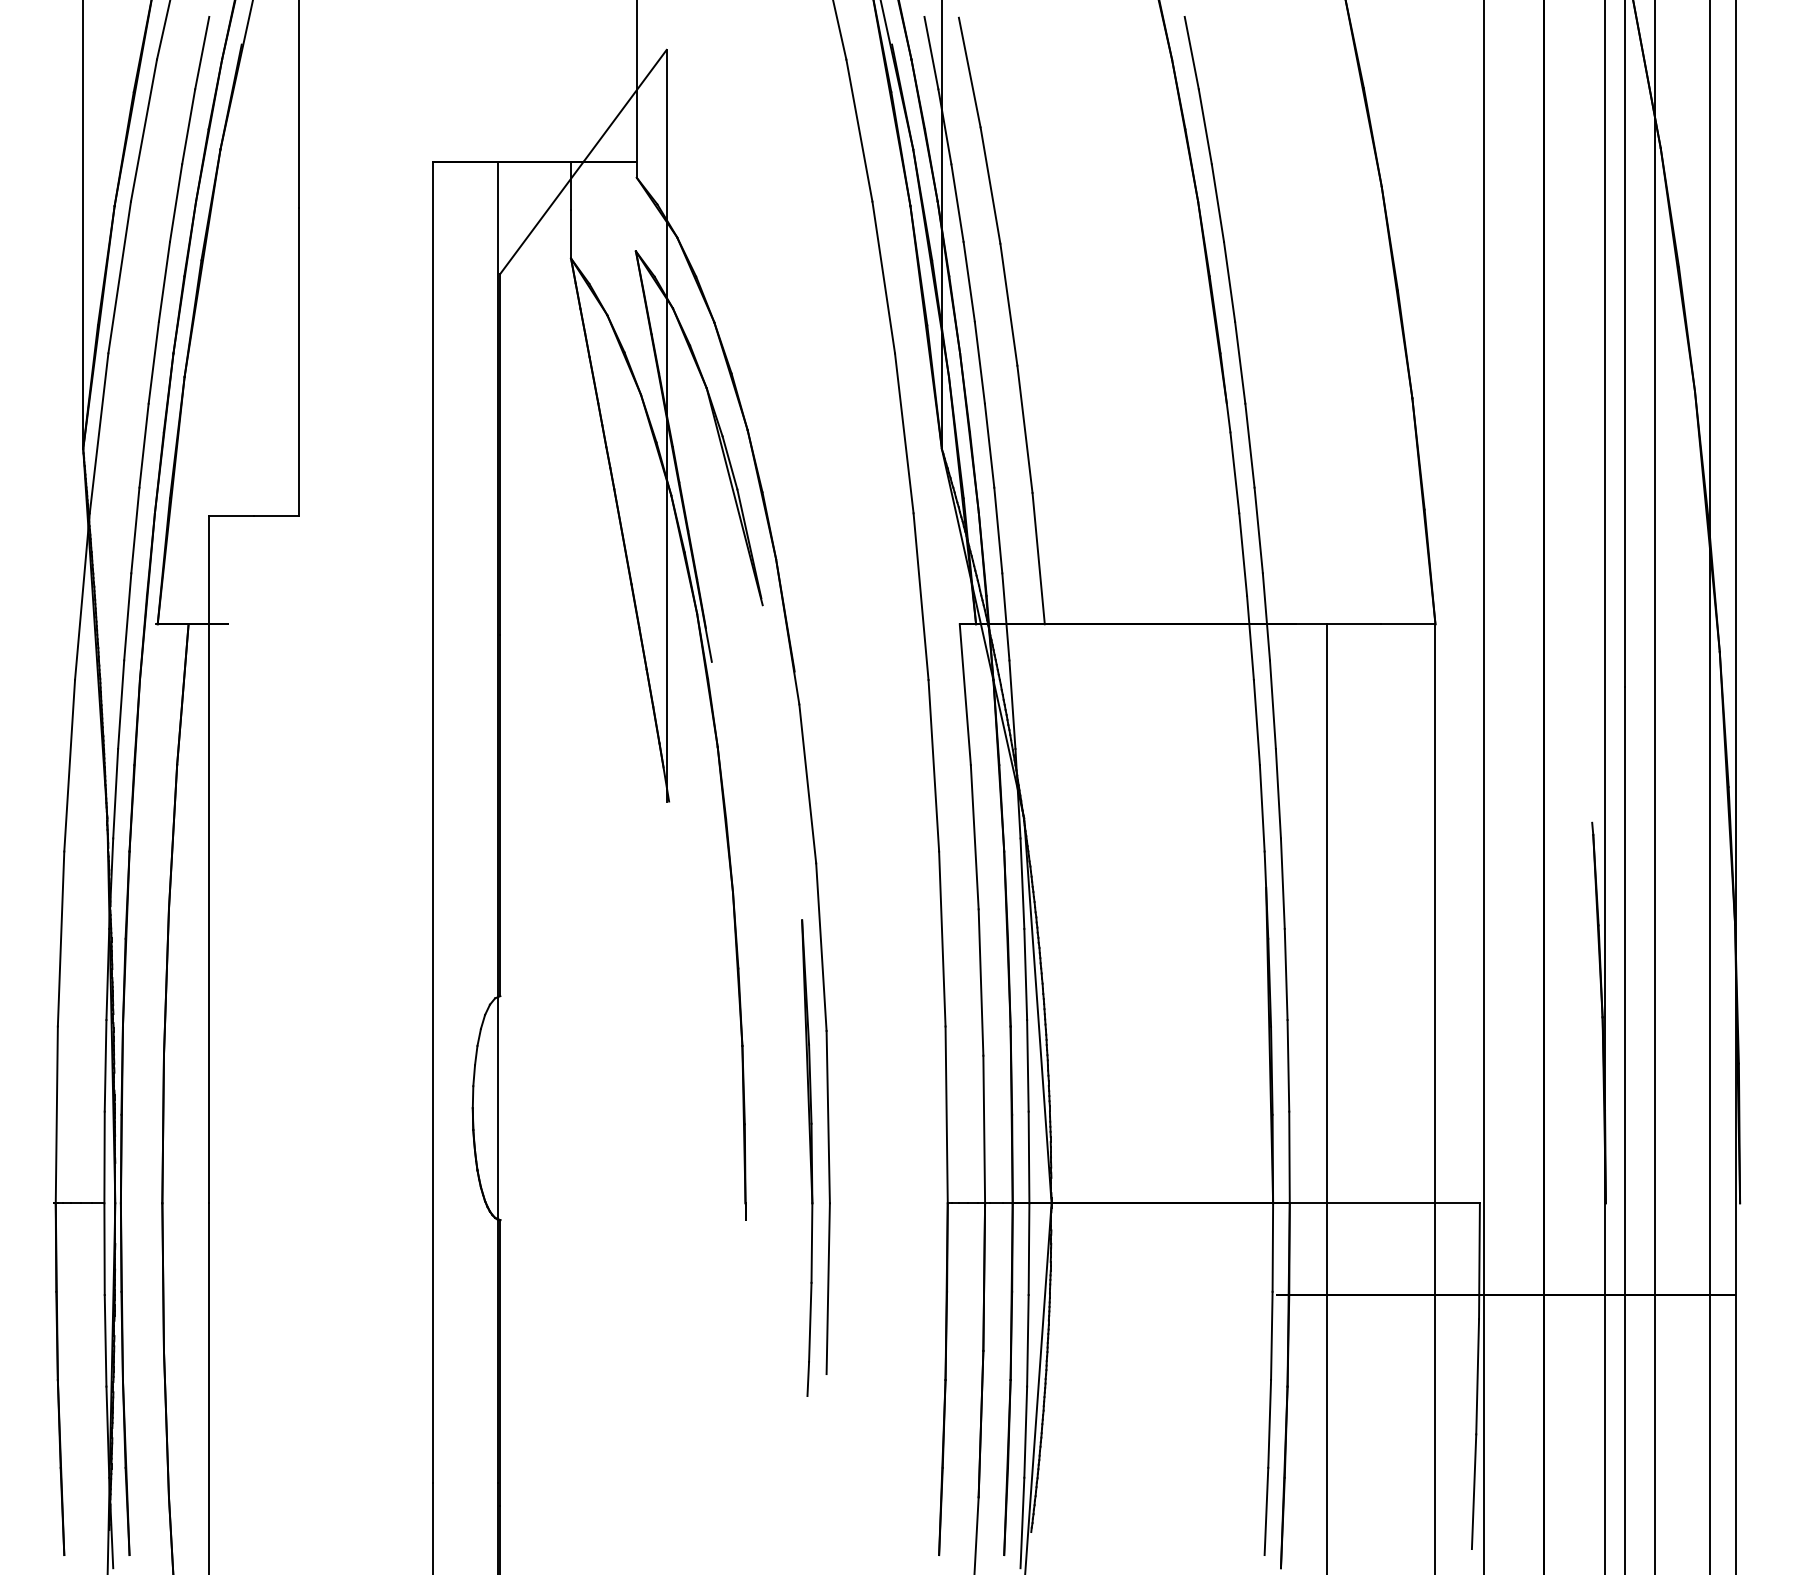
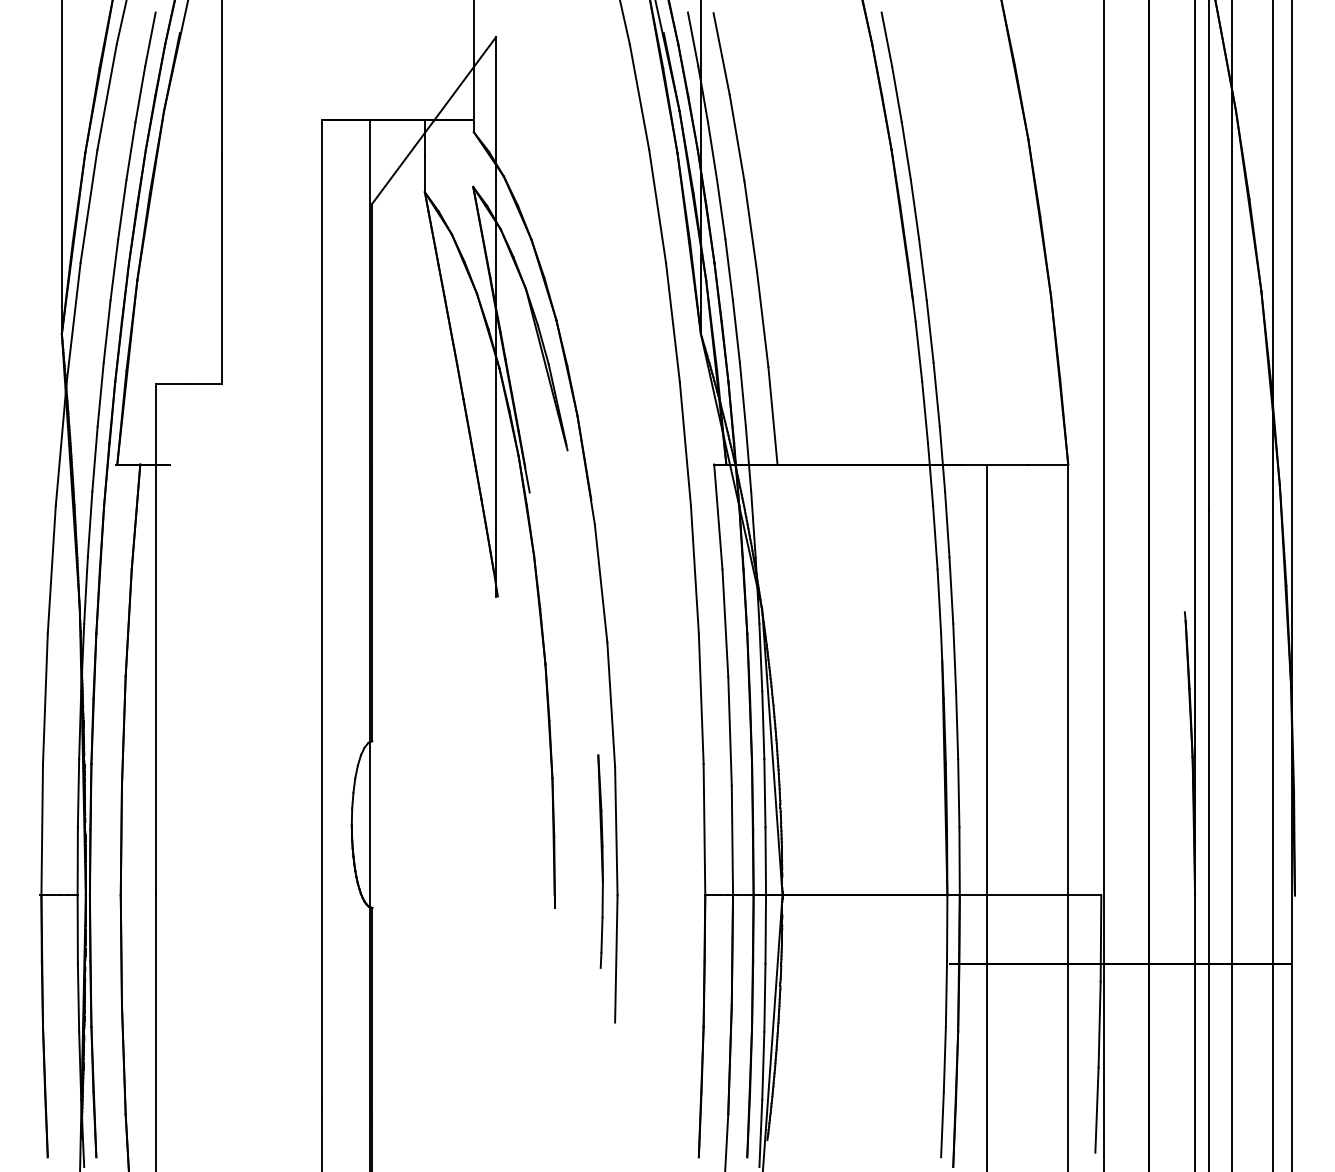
part: (806, 1157) -> (600, 861), size x0.6

